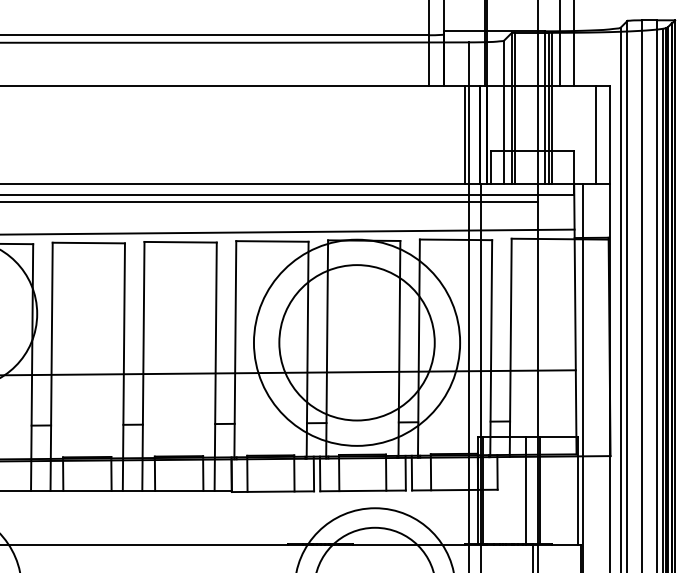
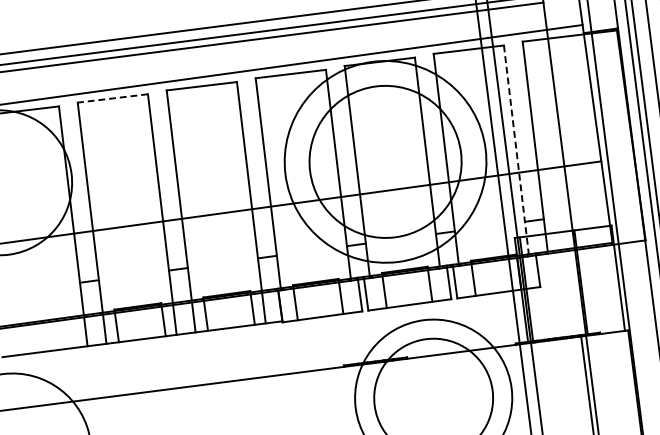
line: (88, 243) -> (112, 98), solid -> dashed
line: (491, 349) -> (516, 151), solid -> dashed
line: (525, 490) -> (567, 284), removed

